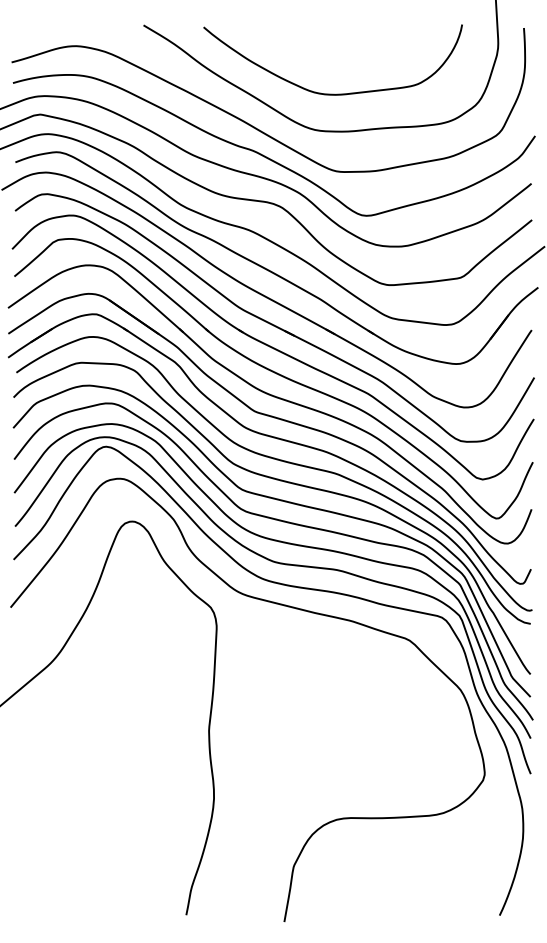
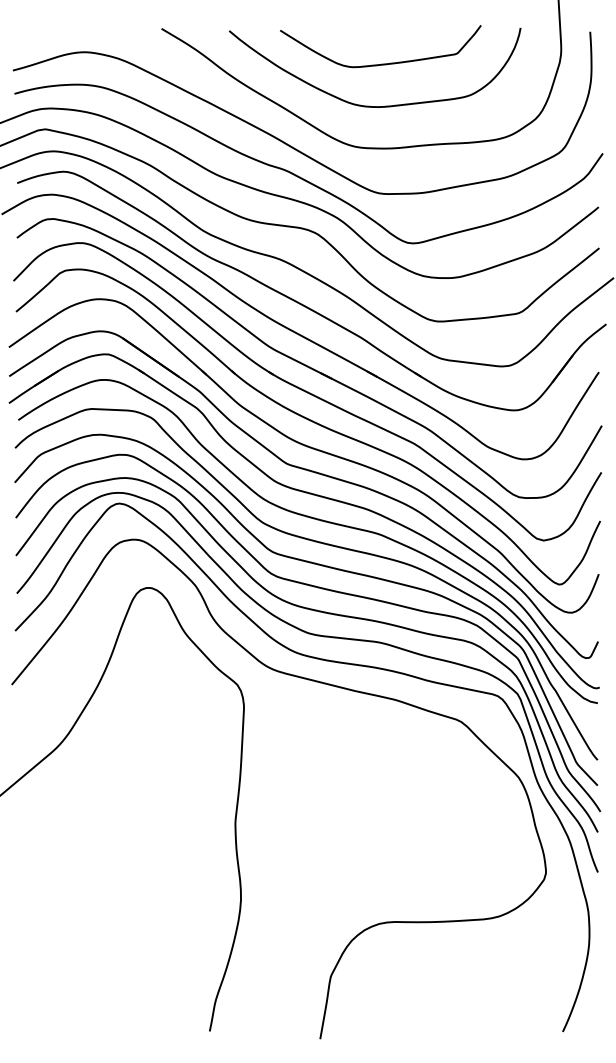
curve: (338, 56) -> (381, 63), added

